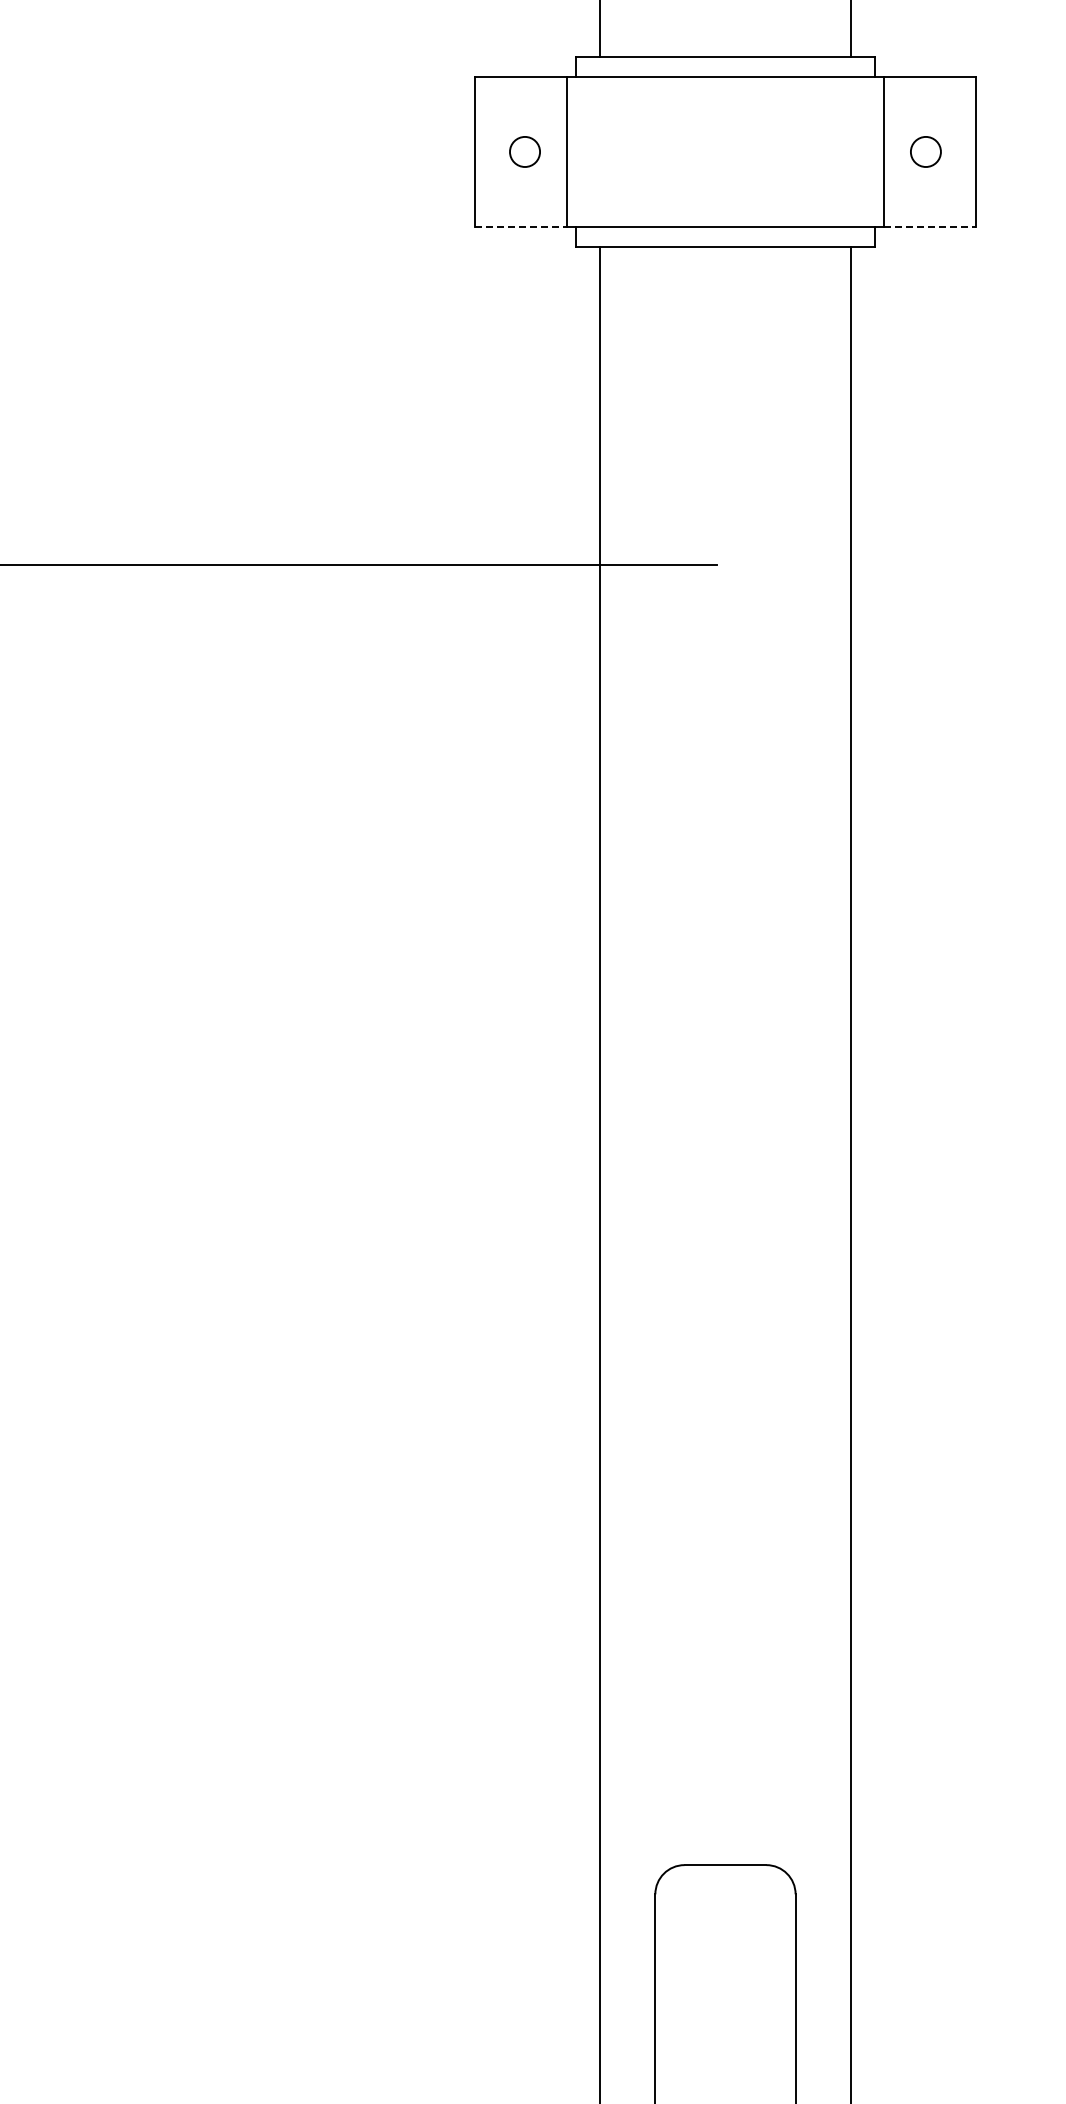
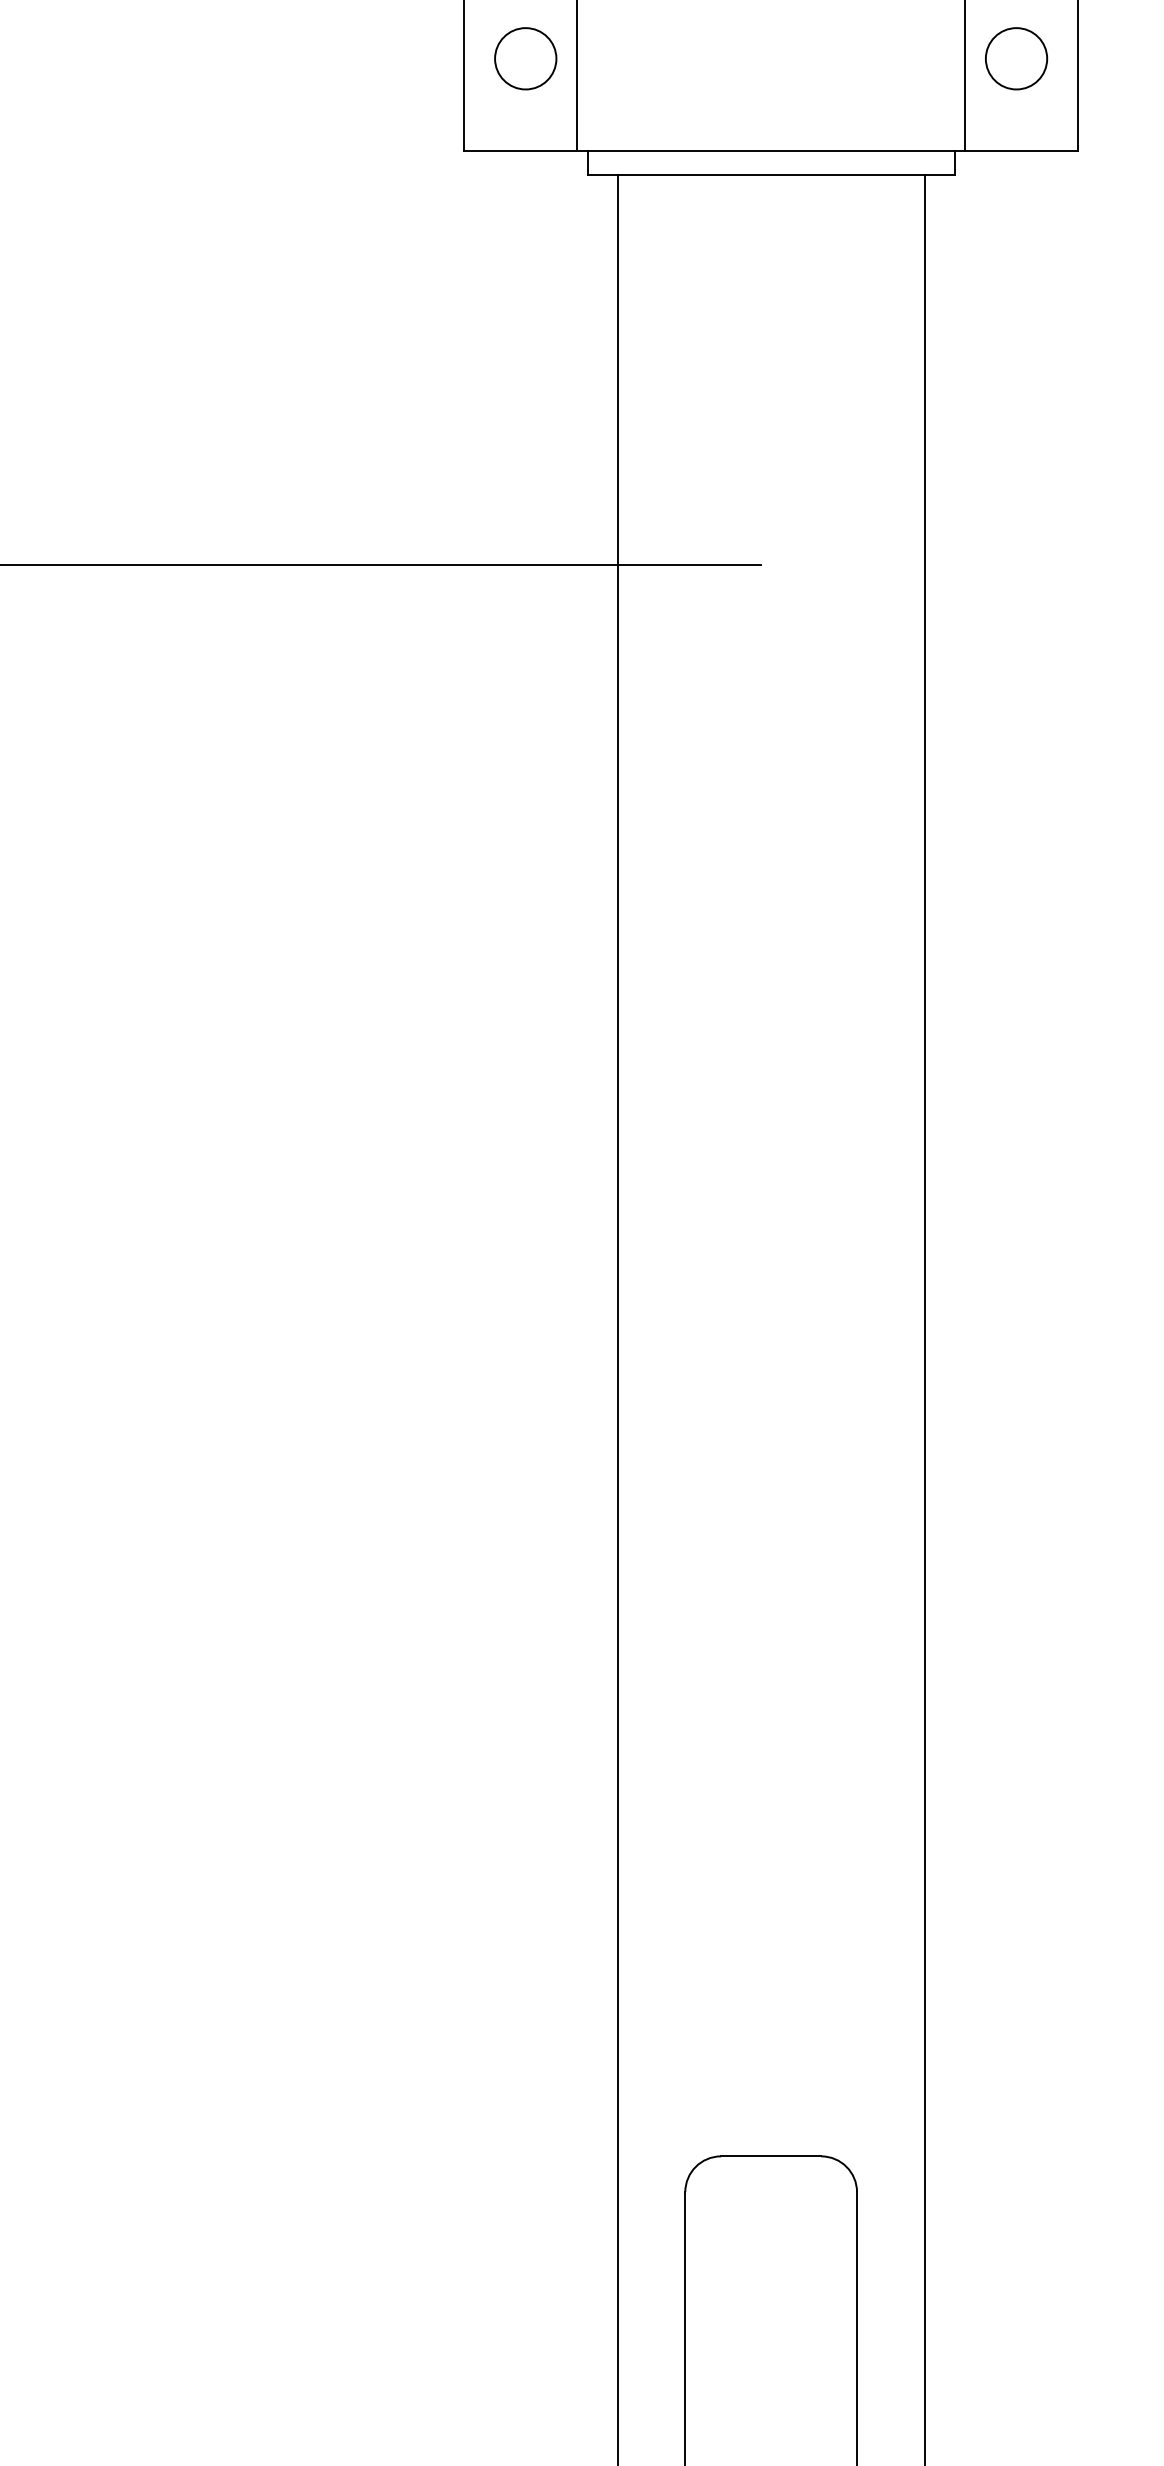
circle: (524, 151) -> (525, 58), size x1.67
circle: (925, 151) -> (1016, 58), size x1.67
line: (521, 227) -> (521, 151), dashed -> solid
line: (930, 227) -> (1022, 151), dashed -> solid

